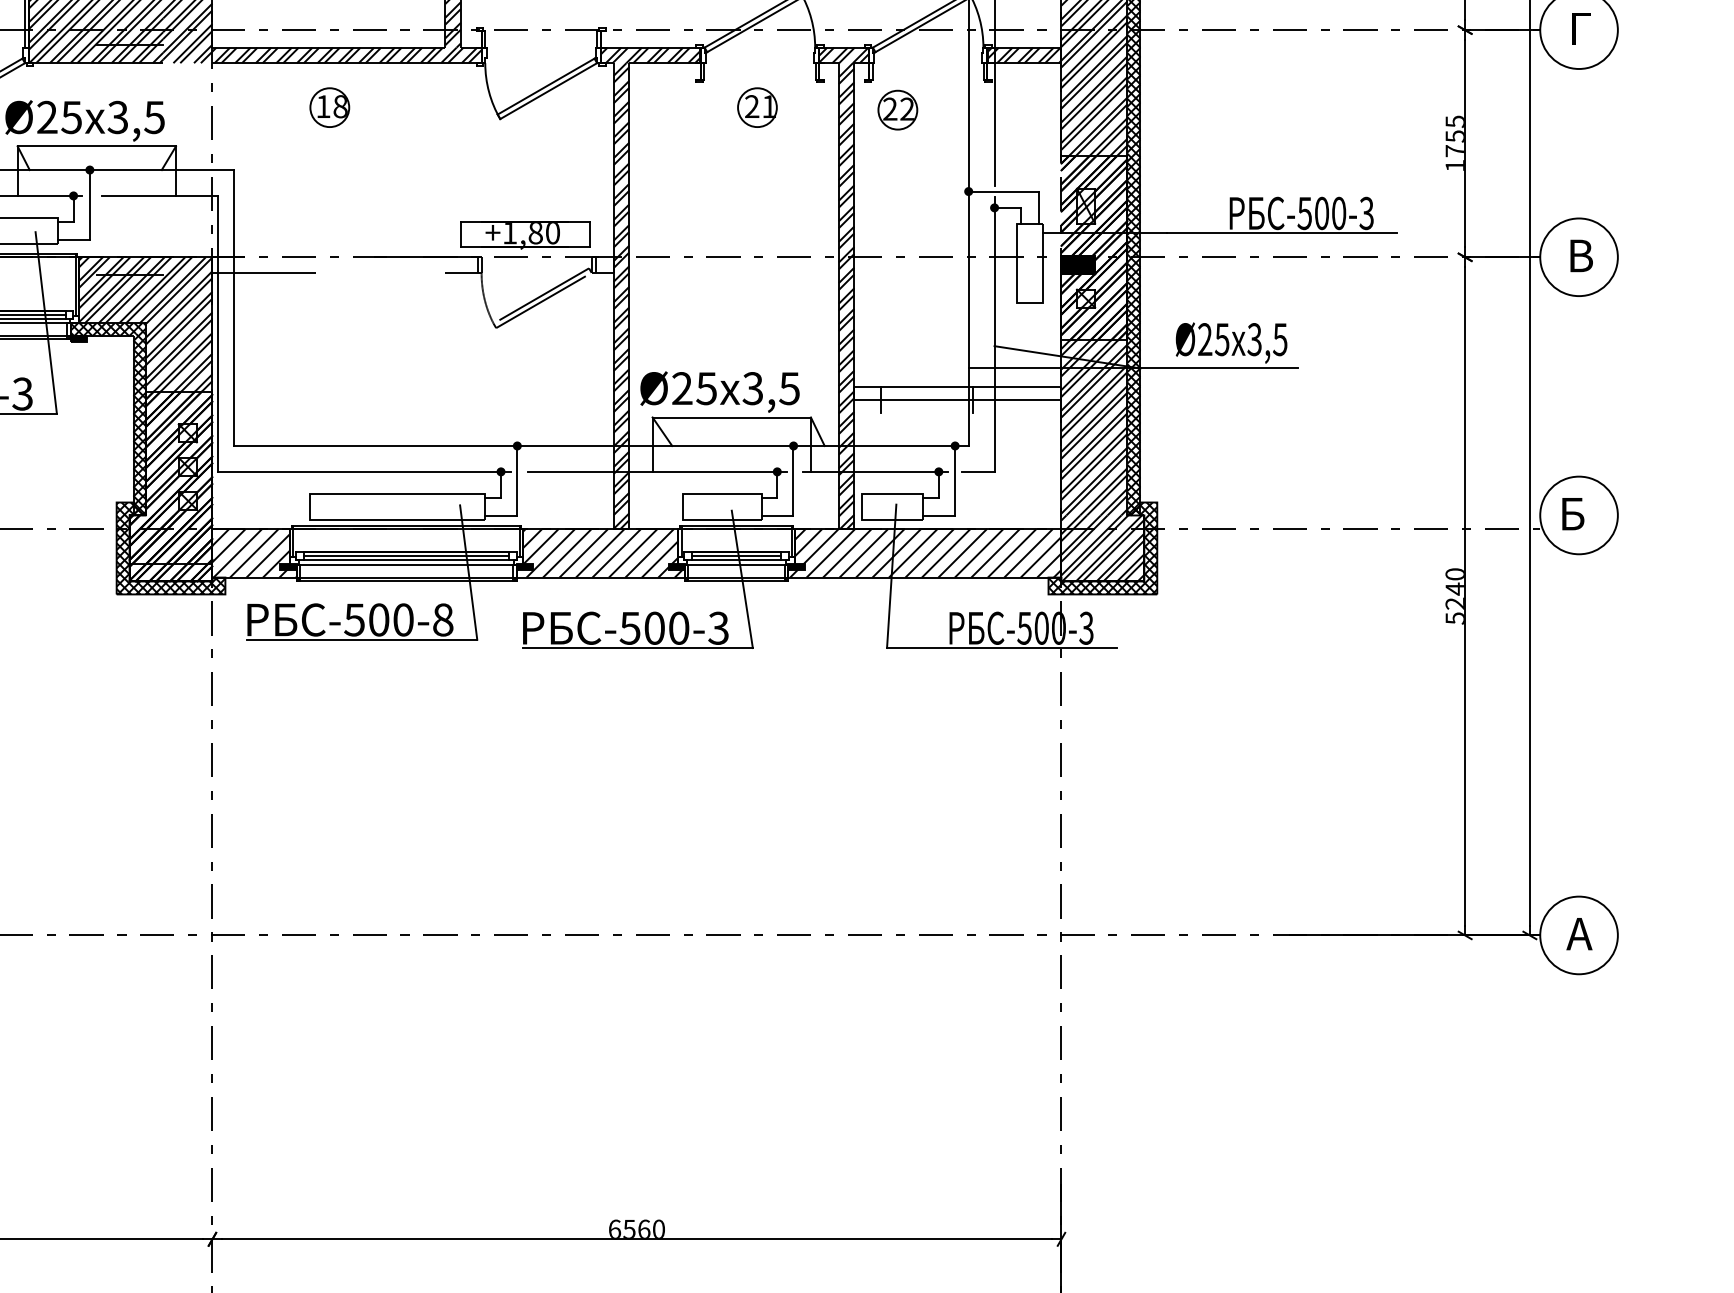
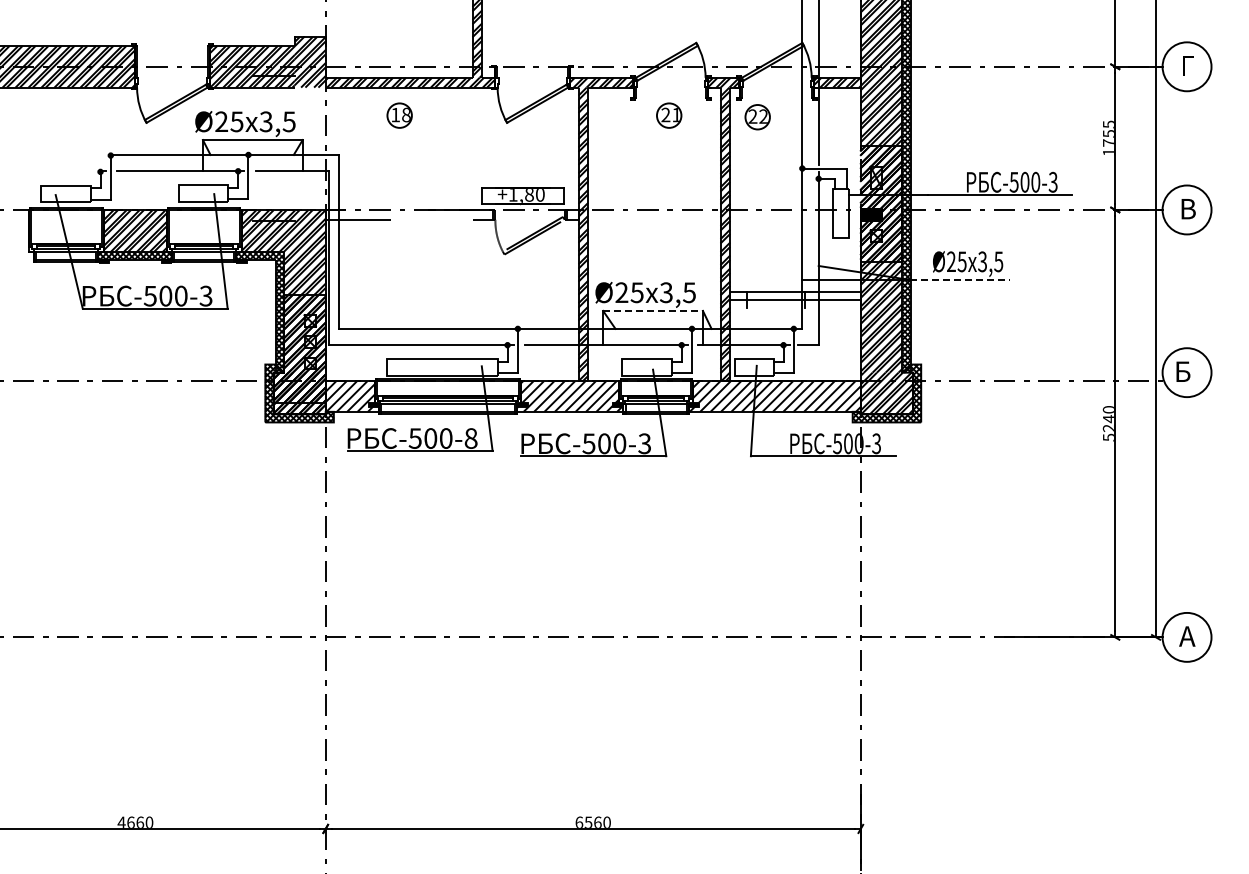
line: (1218, 369) -> (959, 280), solid -> dashed
line: (732, 416) -> (653, 310), solid -> dashed

